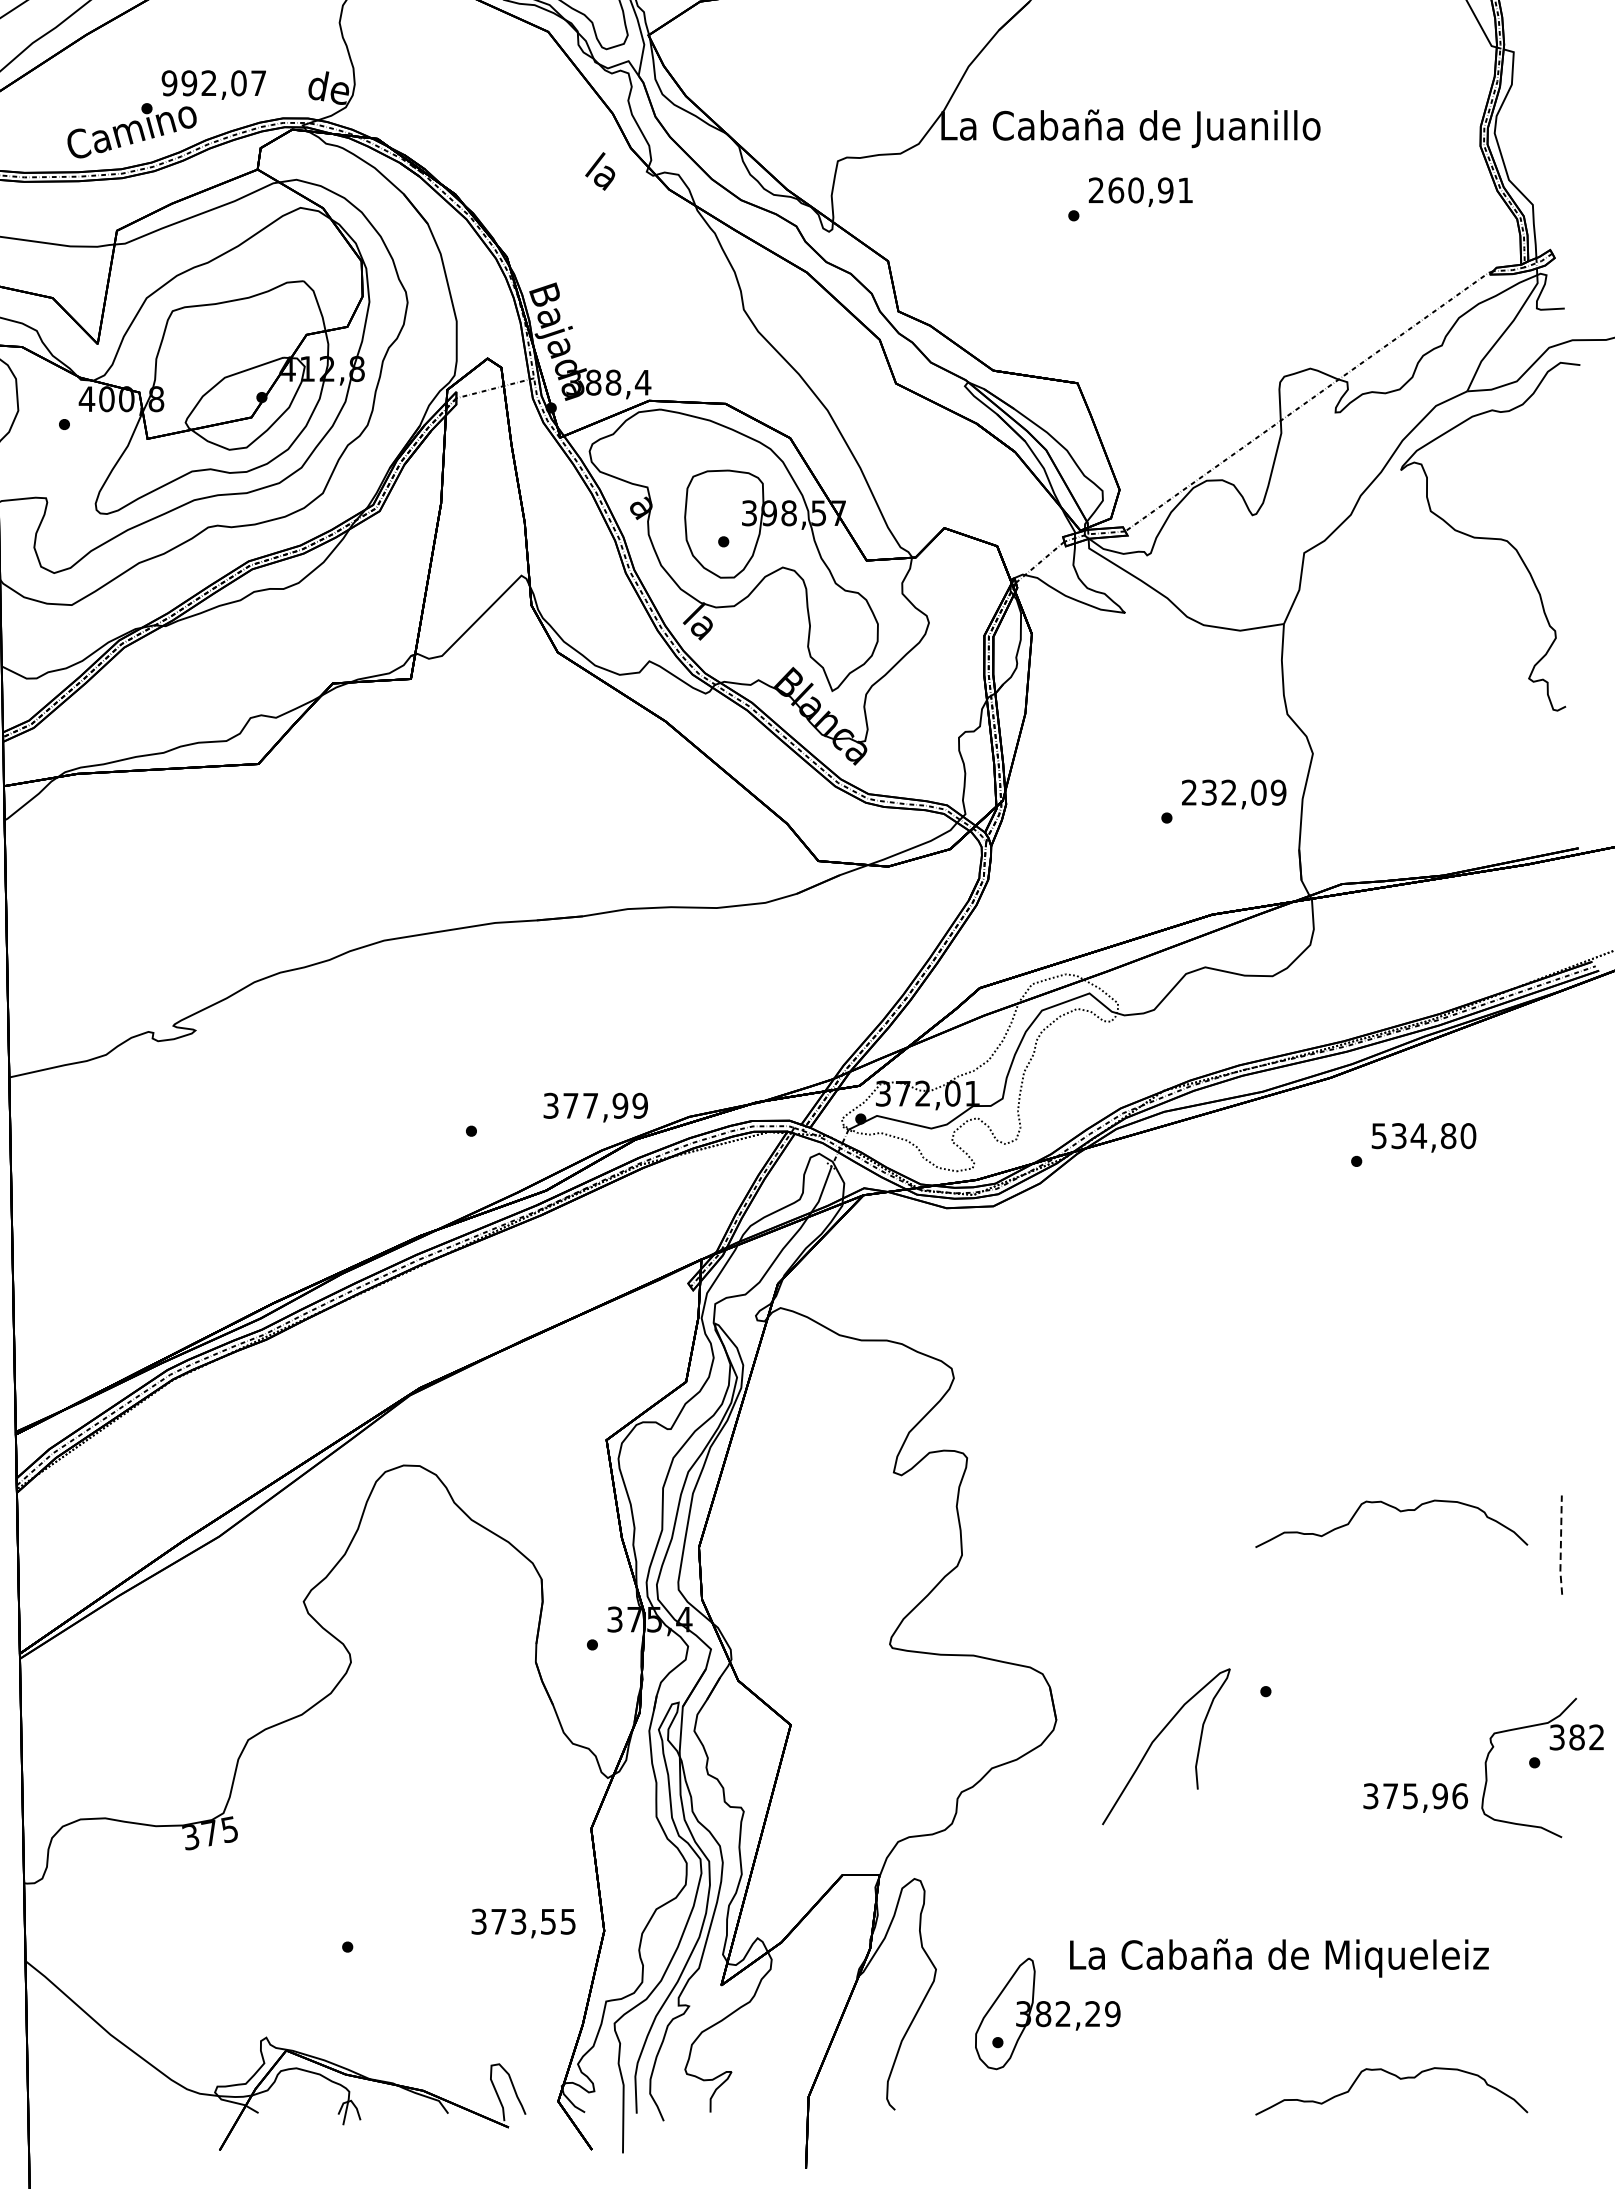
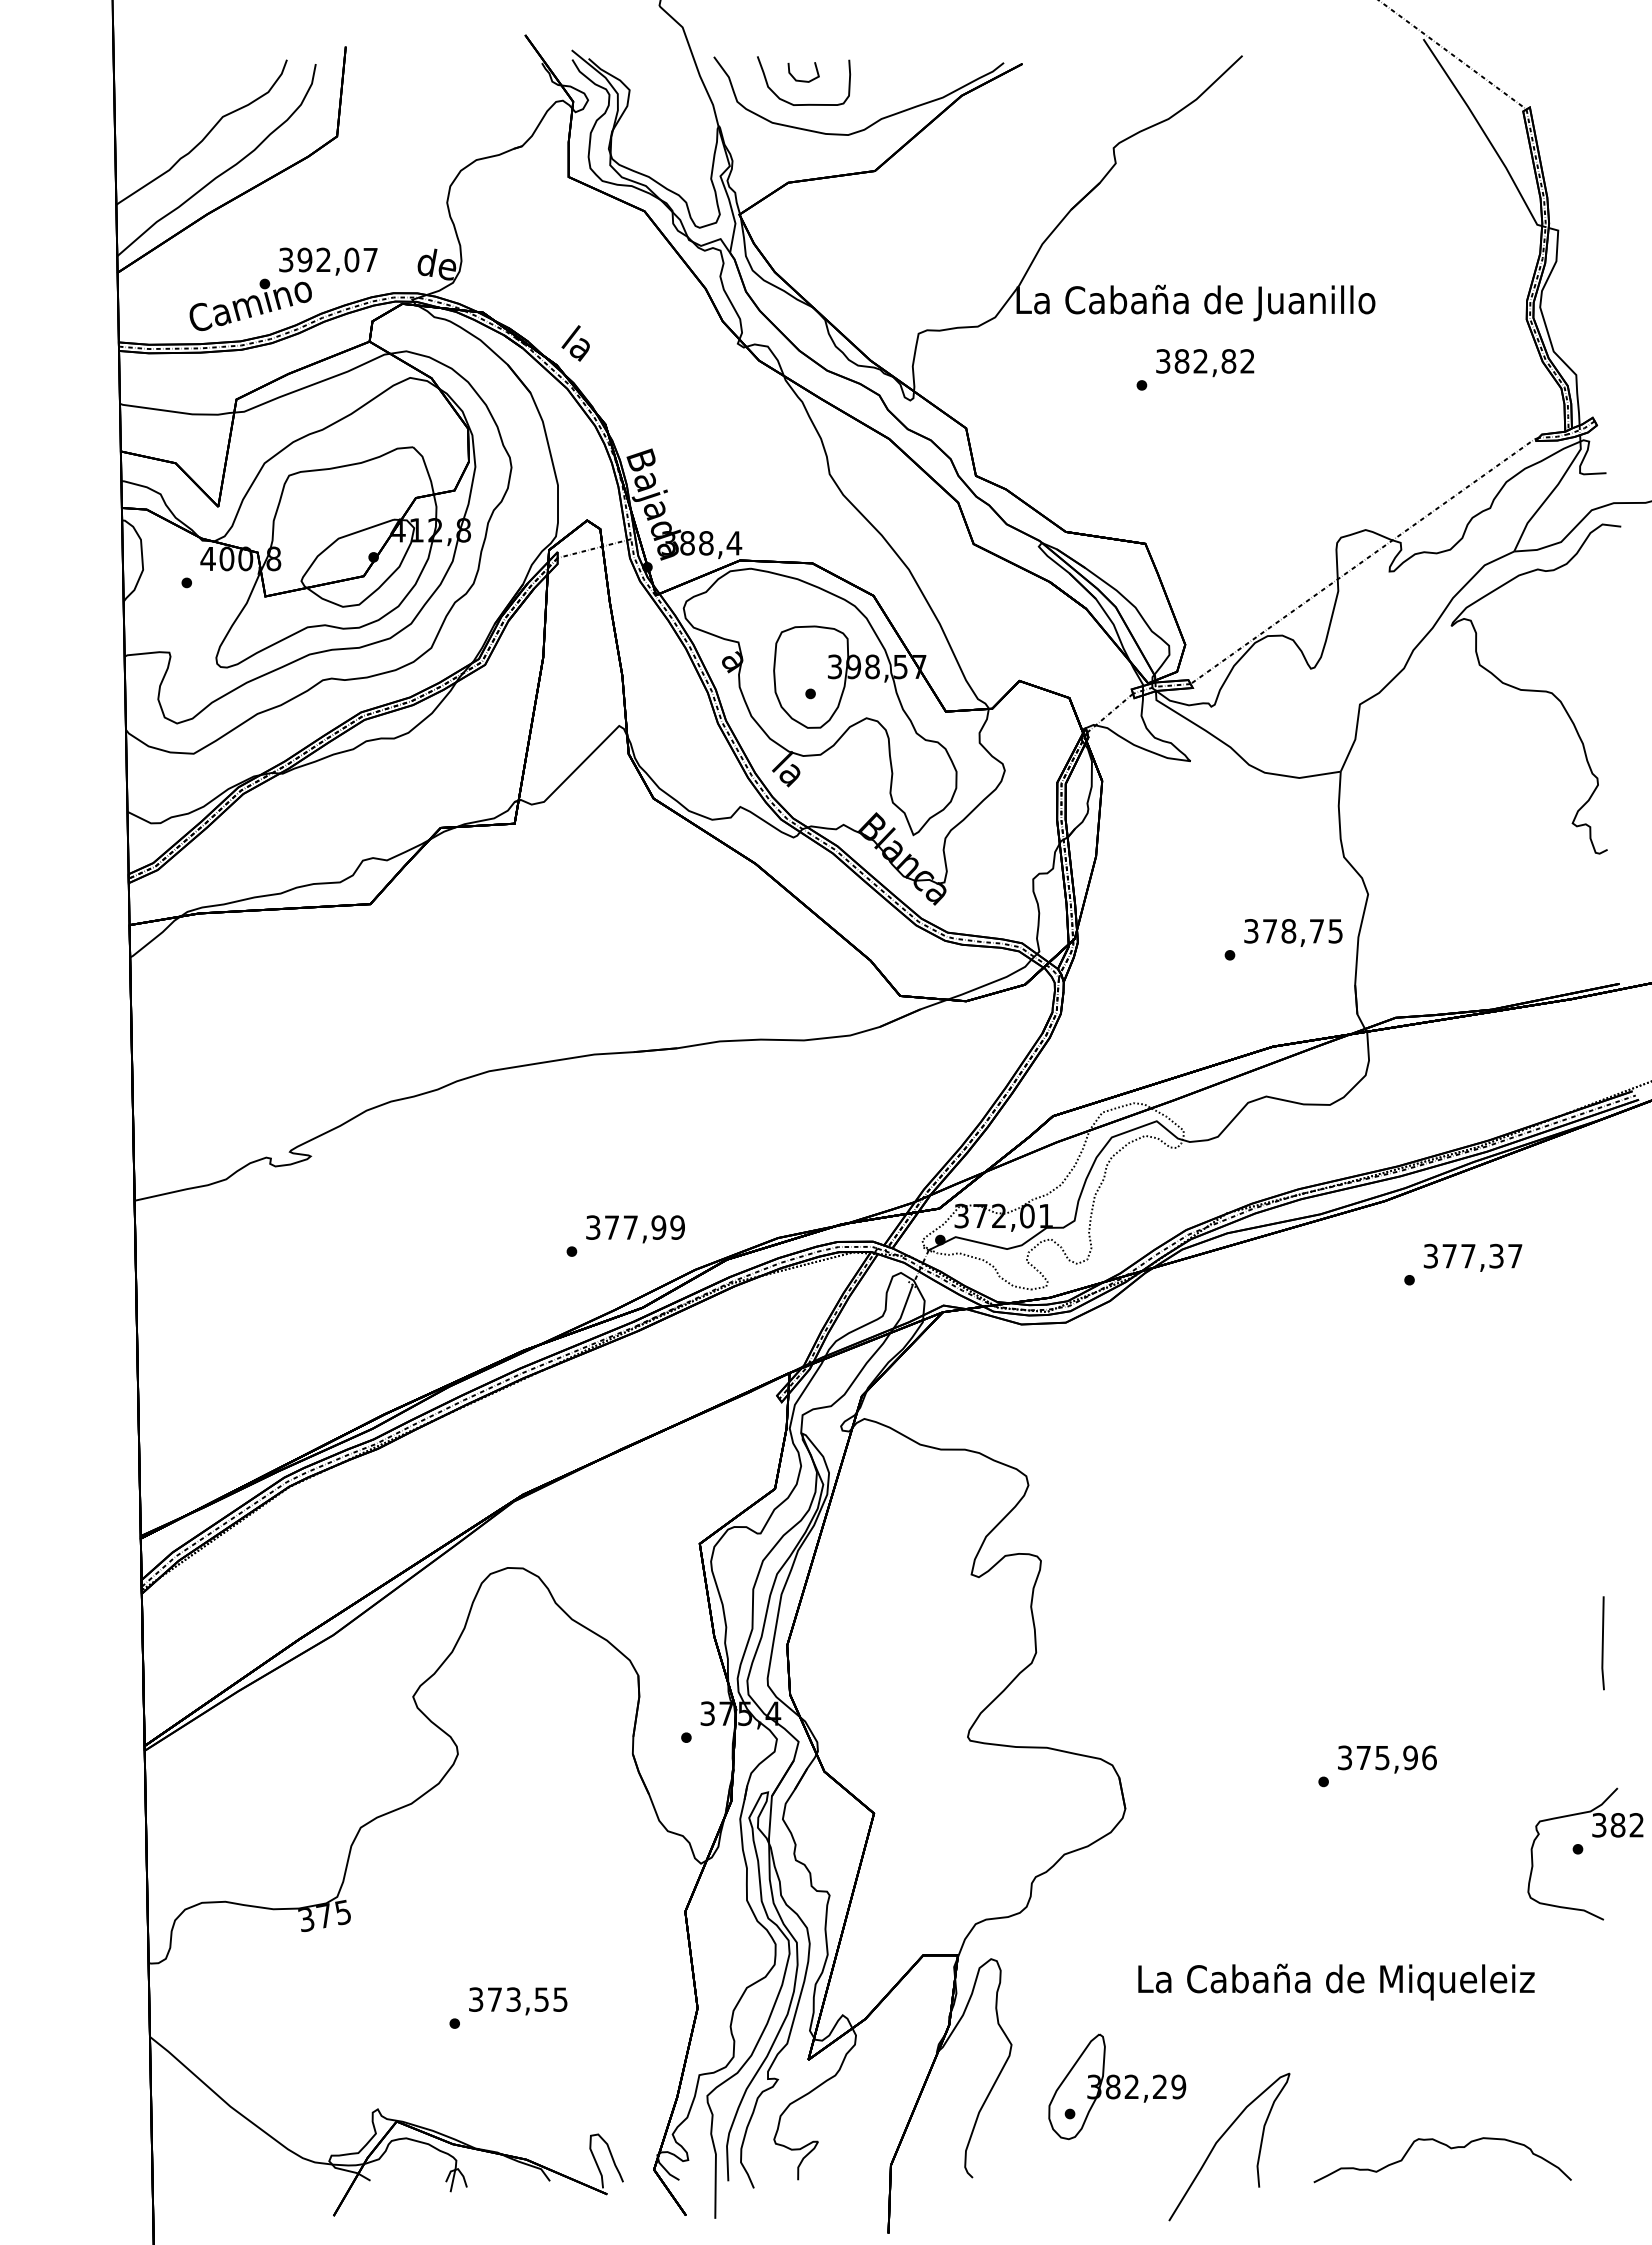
text: (168, 82) -> (285, 259), 992,07 -> 392,07
text: (599, 171) -> (575, 343), moved
text: (1141, 190) -> (1205, 361), 260,91 -> 382,82
text: (1234, 792) -> (1293, 931), 232,09 -> 378,75
text: (595, 1107) -> (635, 1229), moved
text: (1424, 1135) -> (1473, 1255), 534,80 -> 377,37
curve: (1398, 1511) -> (1449, 1611), removed
line: (1560, 1546) -> (1602, 1644), dashed -> solid
curve: (1157, 1737) -> (1221, 2138), moved
text: (1415, 1797) -> (1387, 1759), moved
text: (523, 1923) -> (518, 2001), moved
text: (1279, 1957) -> (1336, 1981), moved

